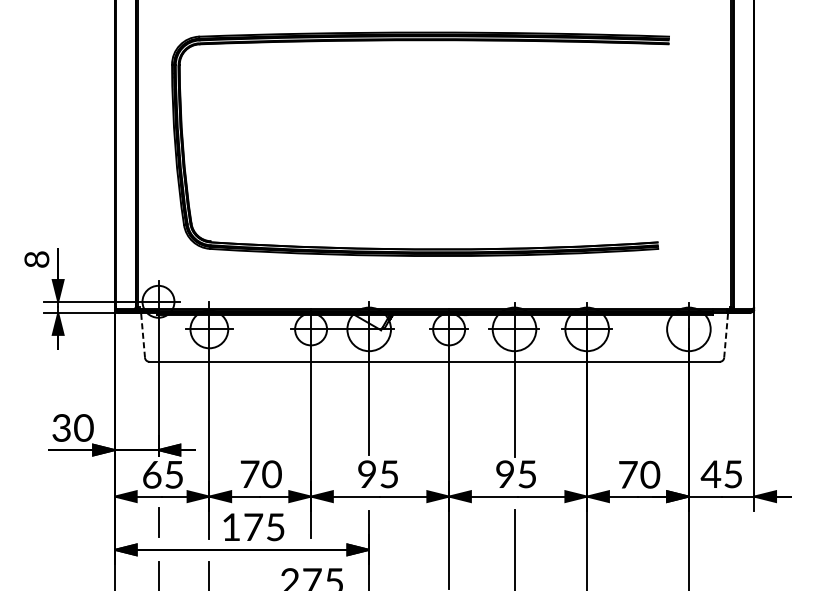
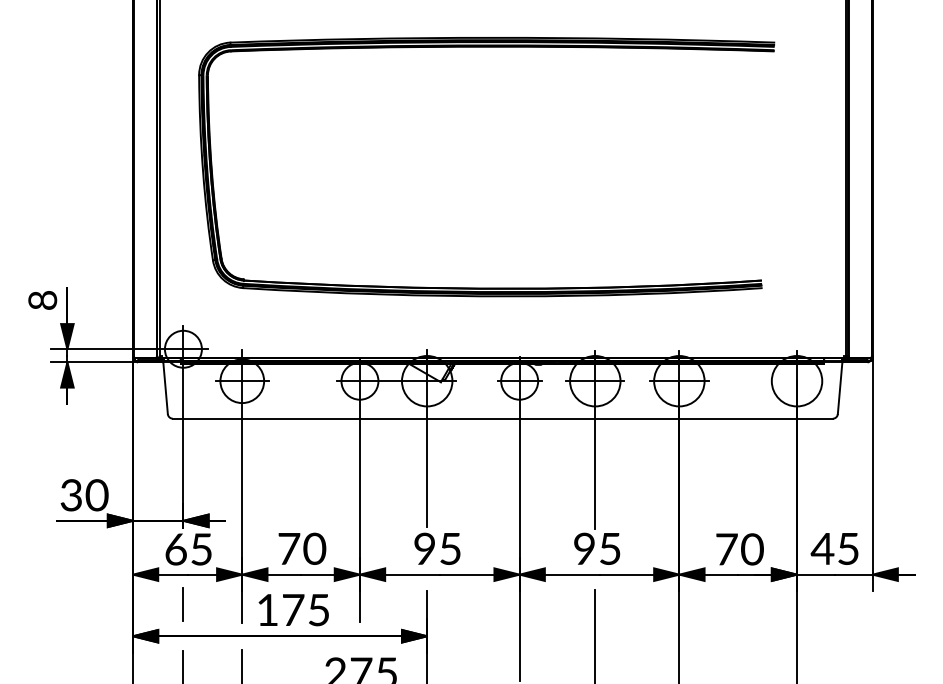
line: (142, 335) -> (165, 388), dashed -> solid
line: (726, 335) -> (840, 388), dashed -> solid

